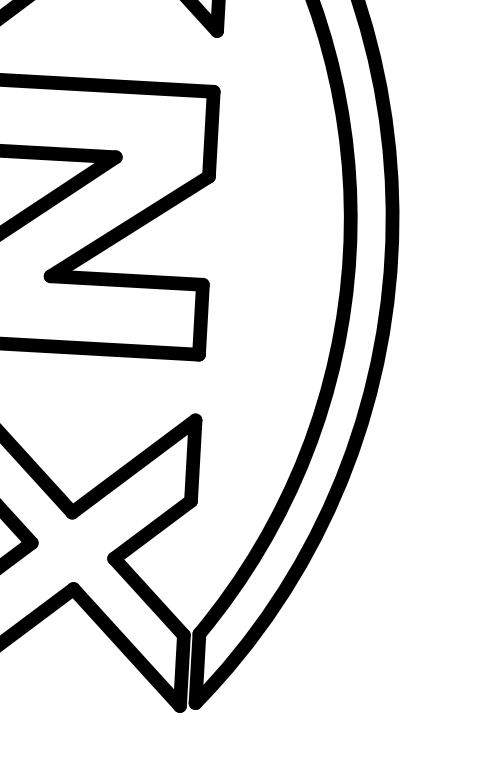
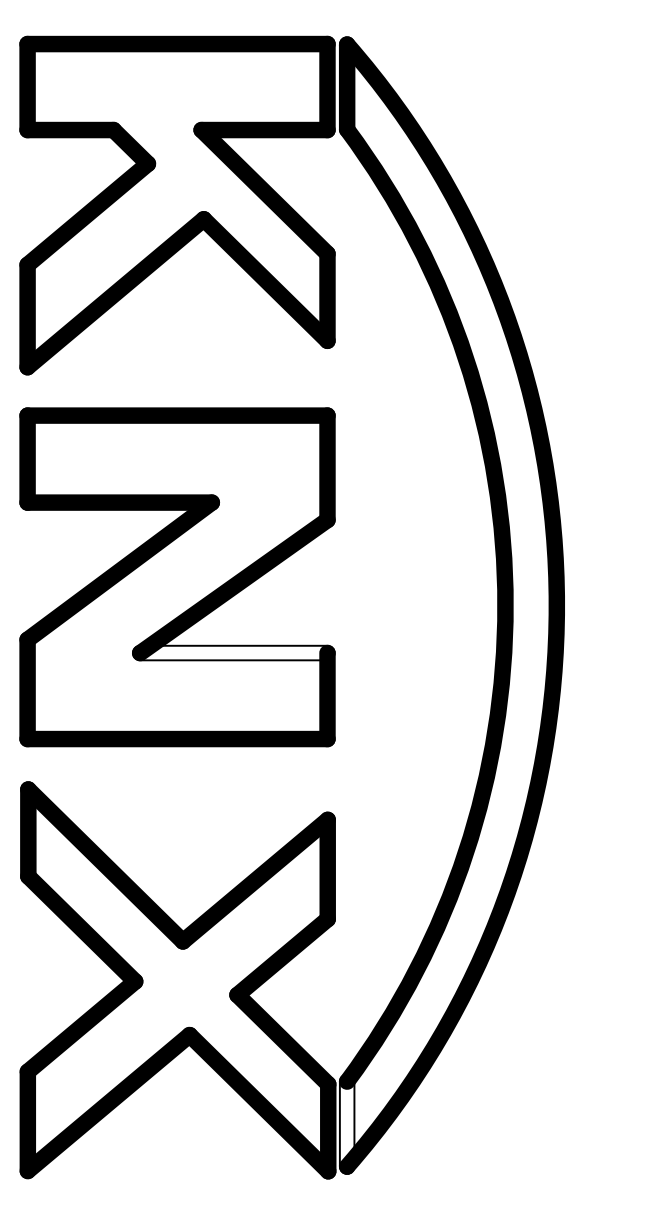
fill: (126, 280) -> (233, 652), removed
fill: (196, 668) -> (346, 1123), removed

